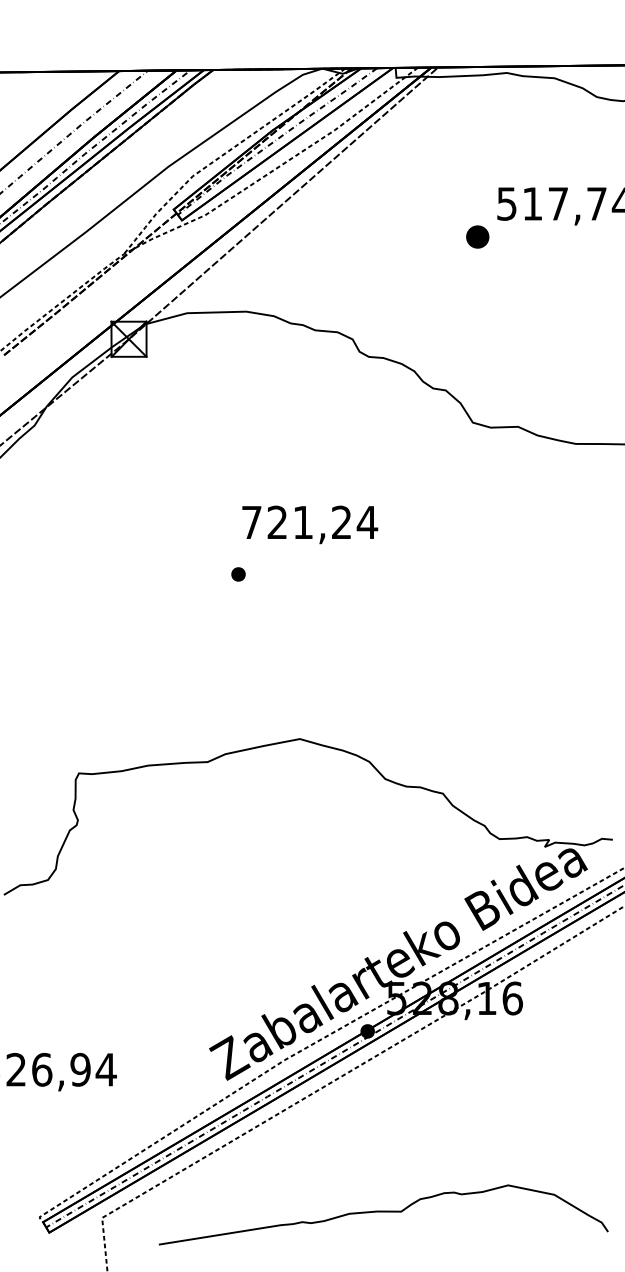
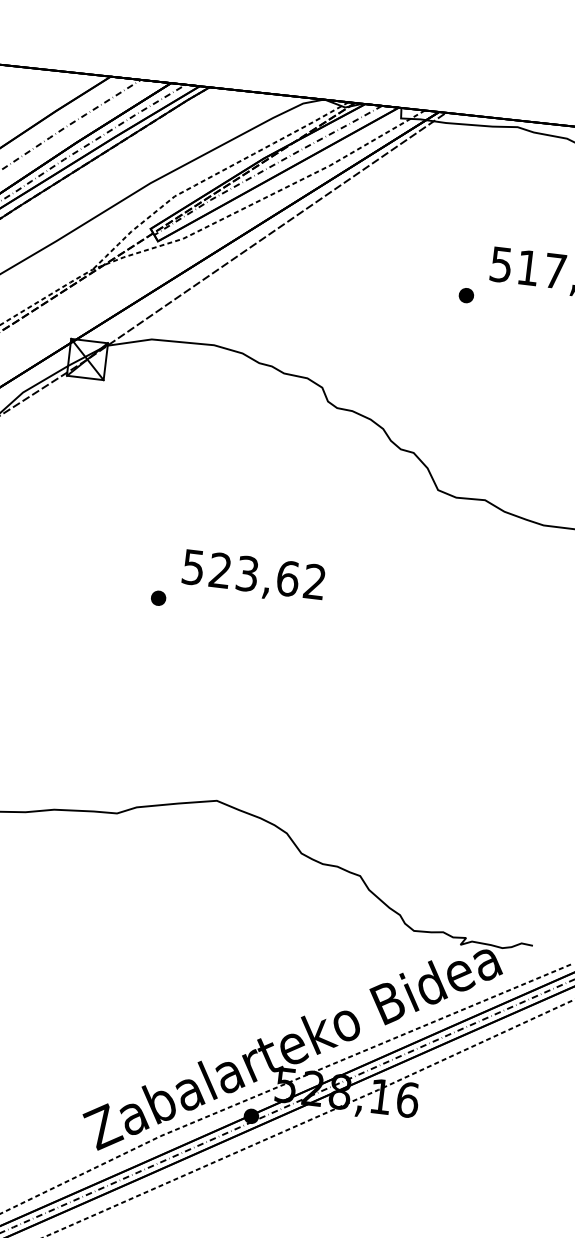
part: (477, 236) -> (466, 295), size x0.62
text: (310, 522) -> (255, 574), 721,24 -> 523,62
part: (238, 574) -> (158, 598), moved

